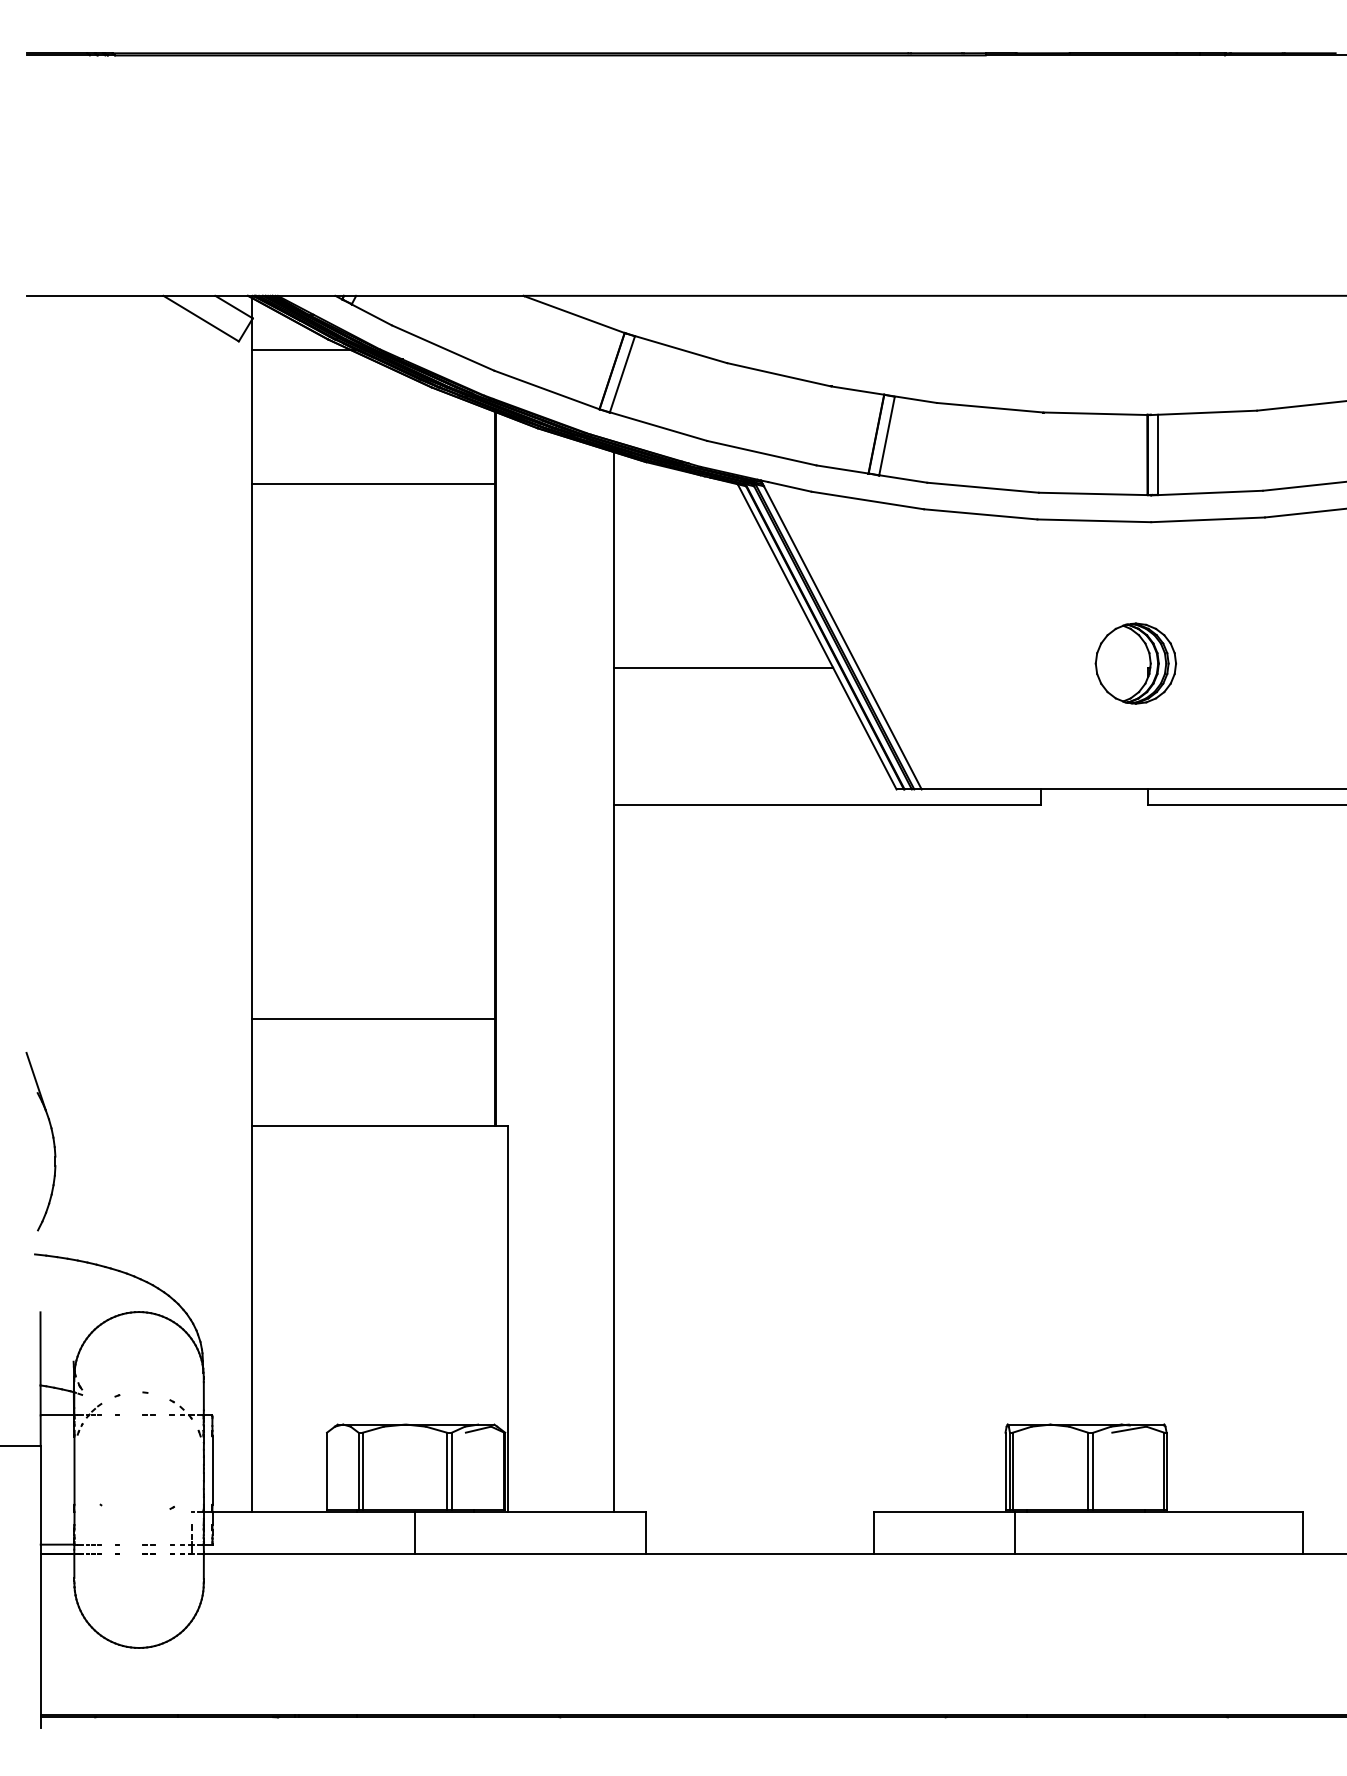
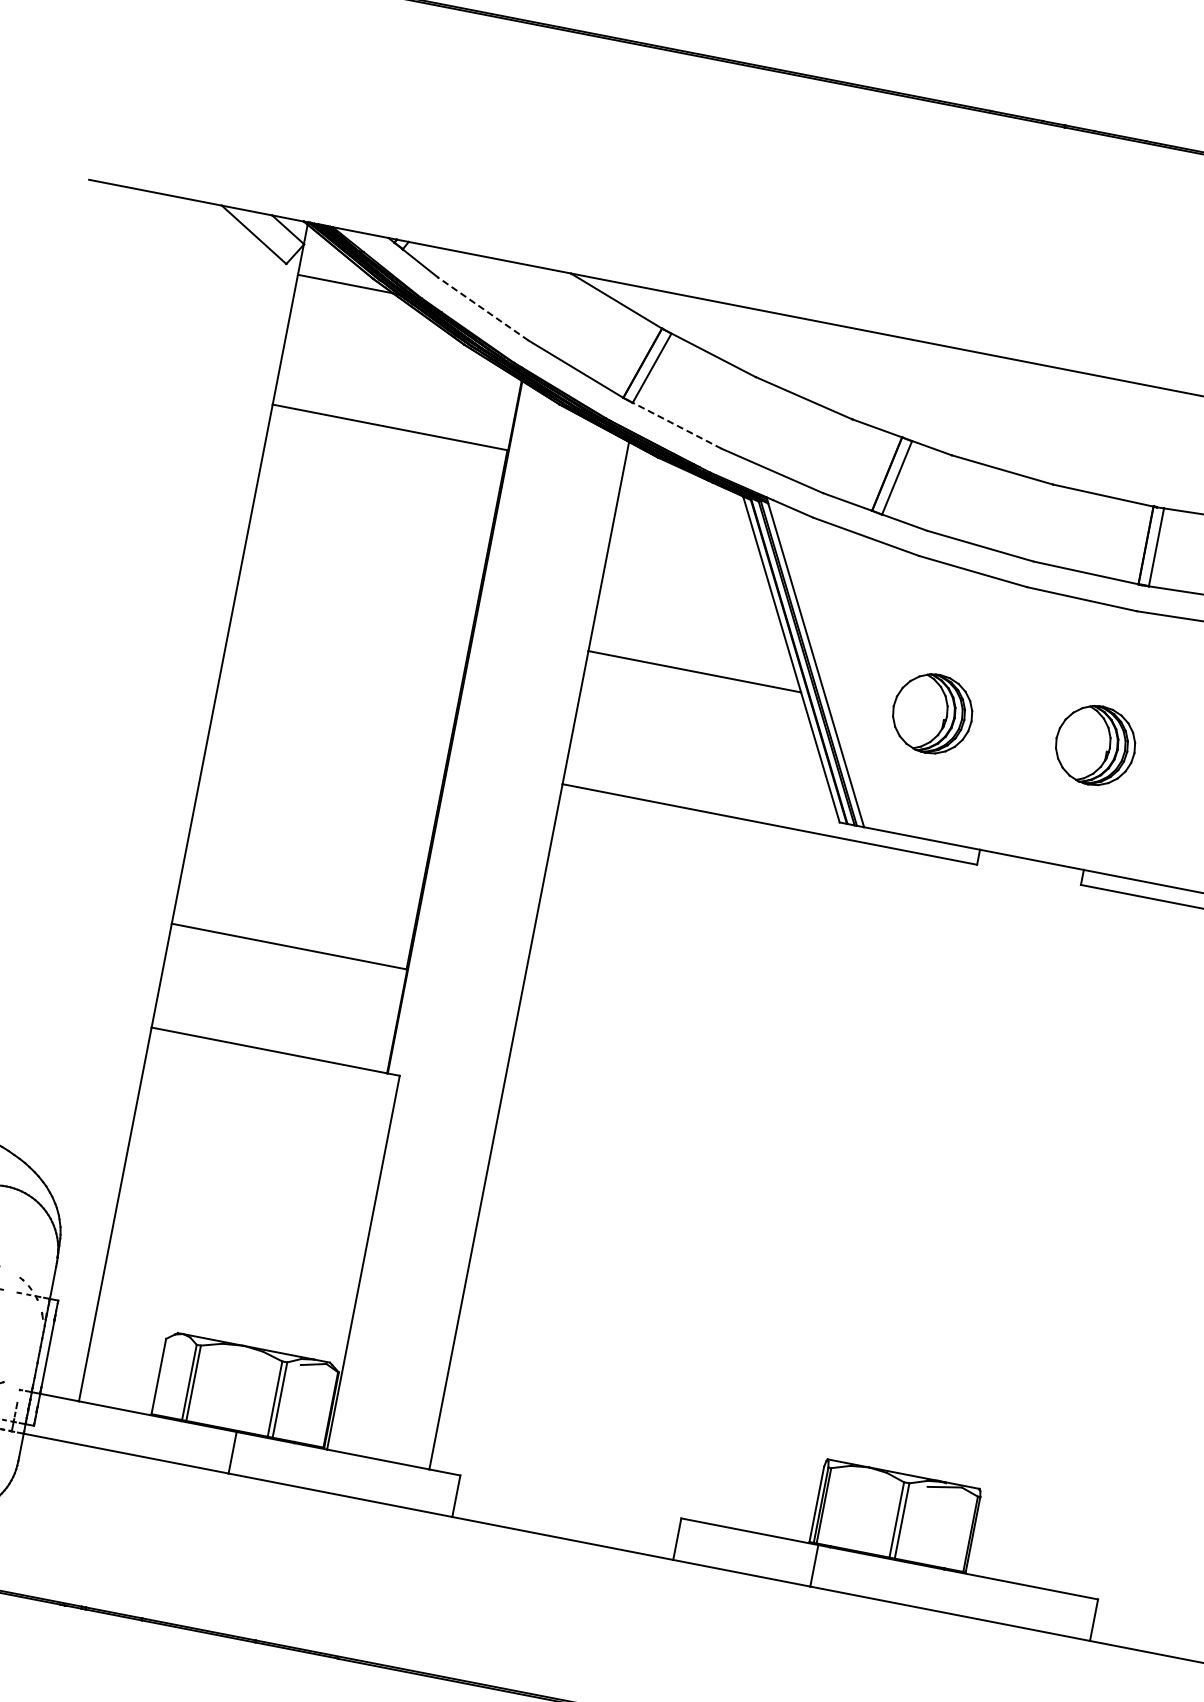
line: (442, 347) -> (482, 308), solid -> dashed
line: (658, 426) -> (677, 425), solid -> dashed
part: (967, 663) -> (932, 713), added

